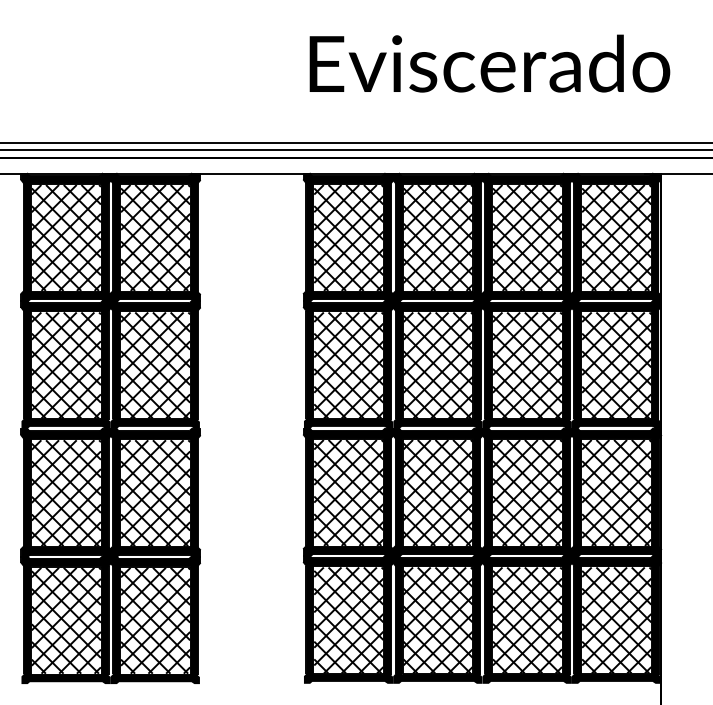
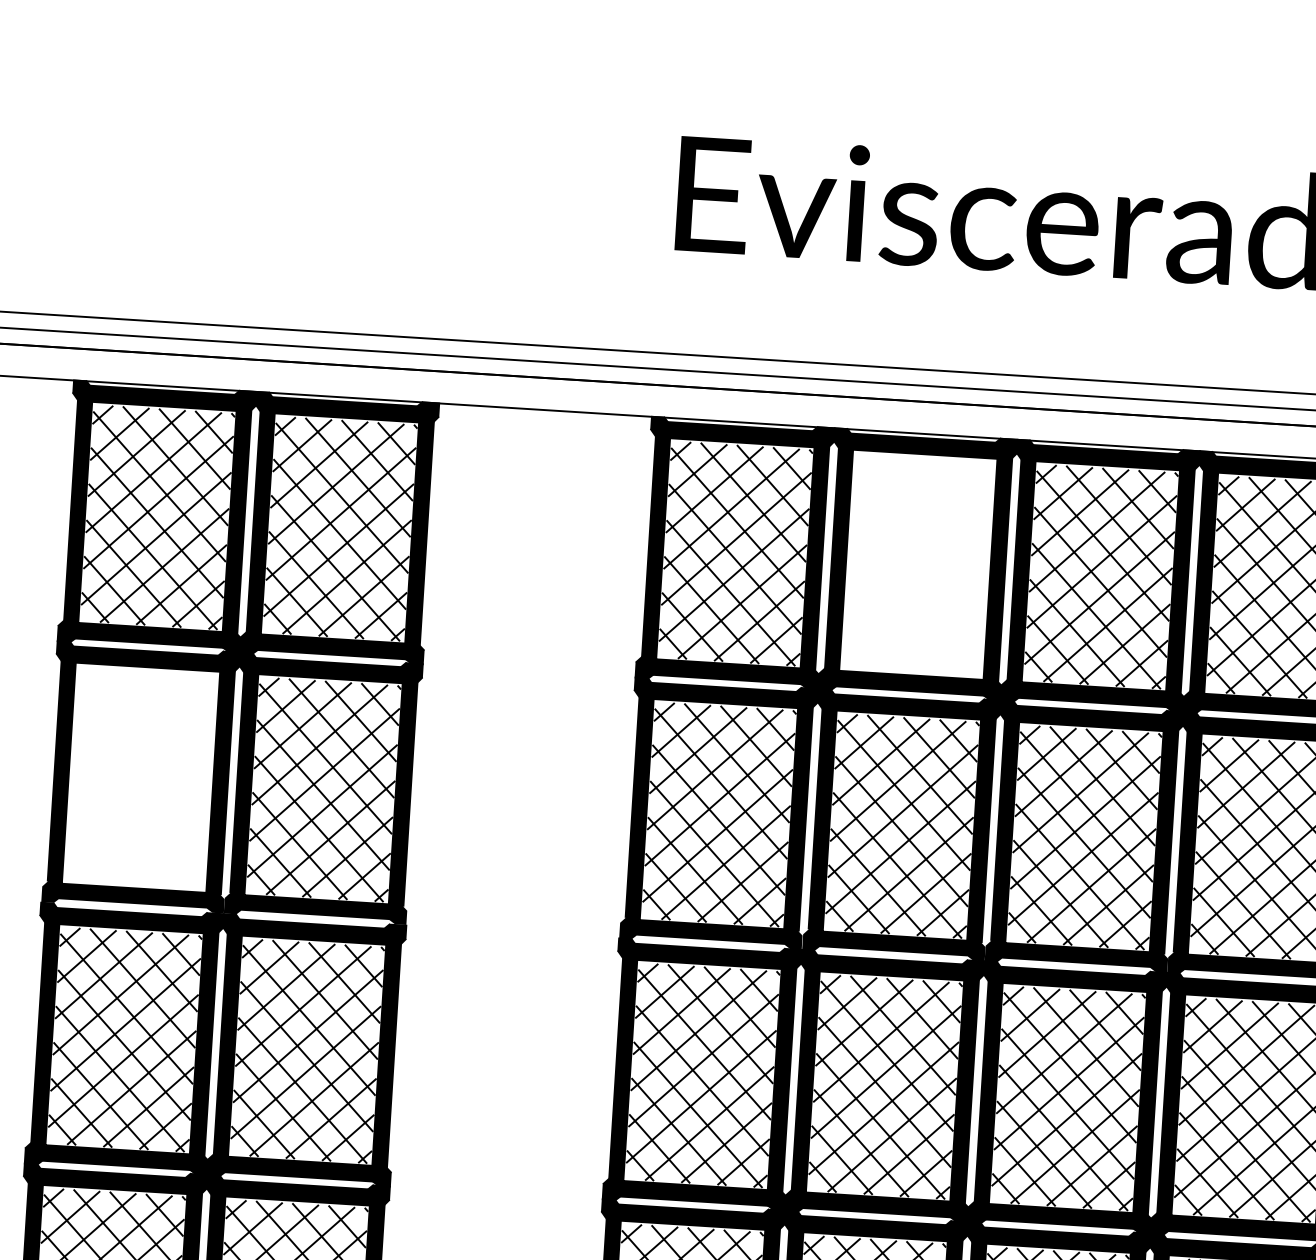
hatch: (437, 237) -> (916, 564), removed
hatch: (65, 365) -> (139, 778), removed

